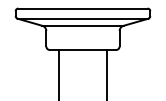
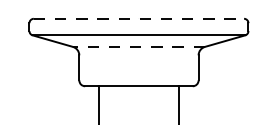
line: (82, 8) -> (138, 18), solid -> dashed
line: (82, 25) -> (138, 46), solid -> dashed

